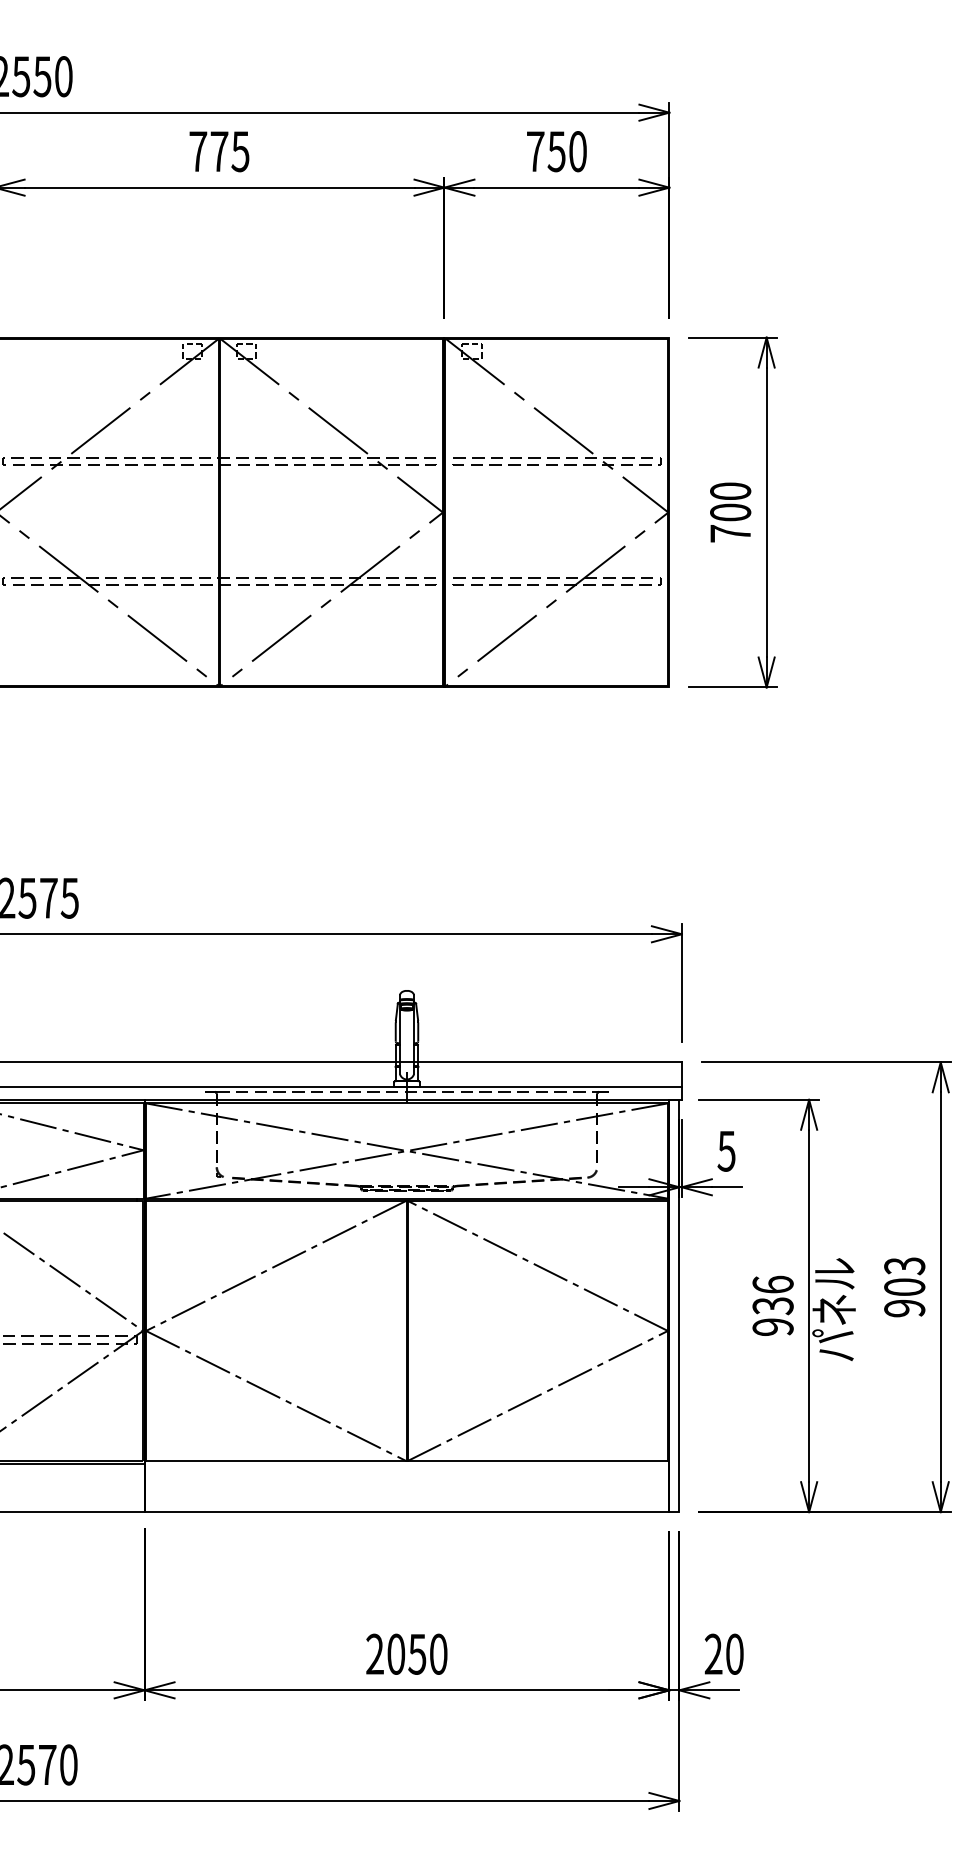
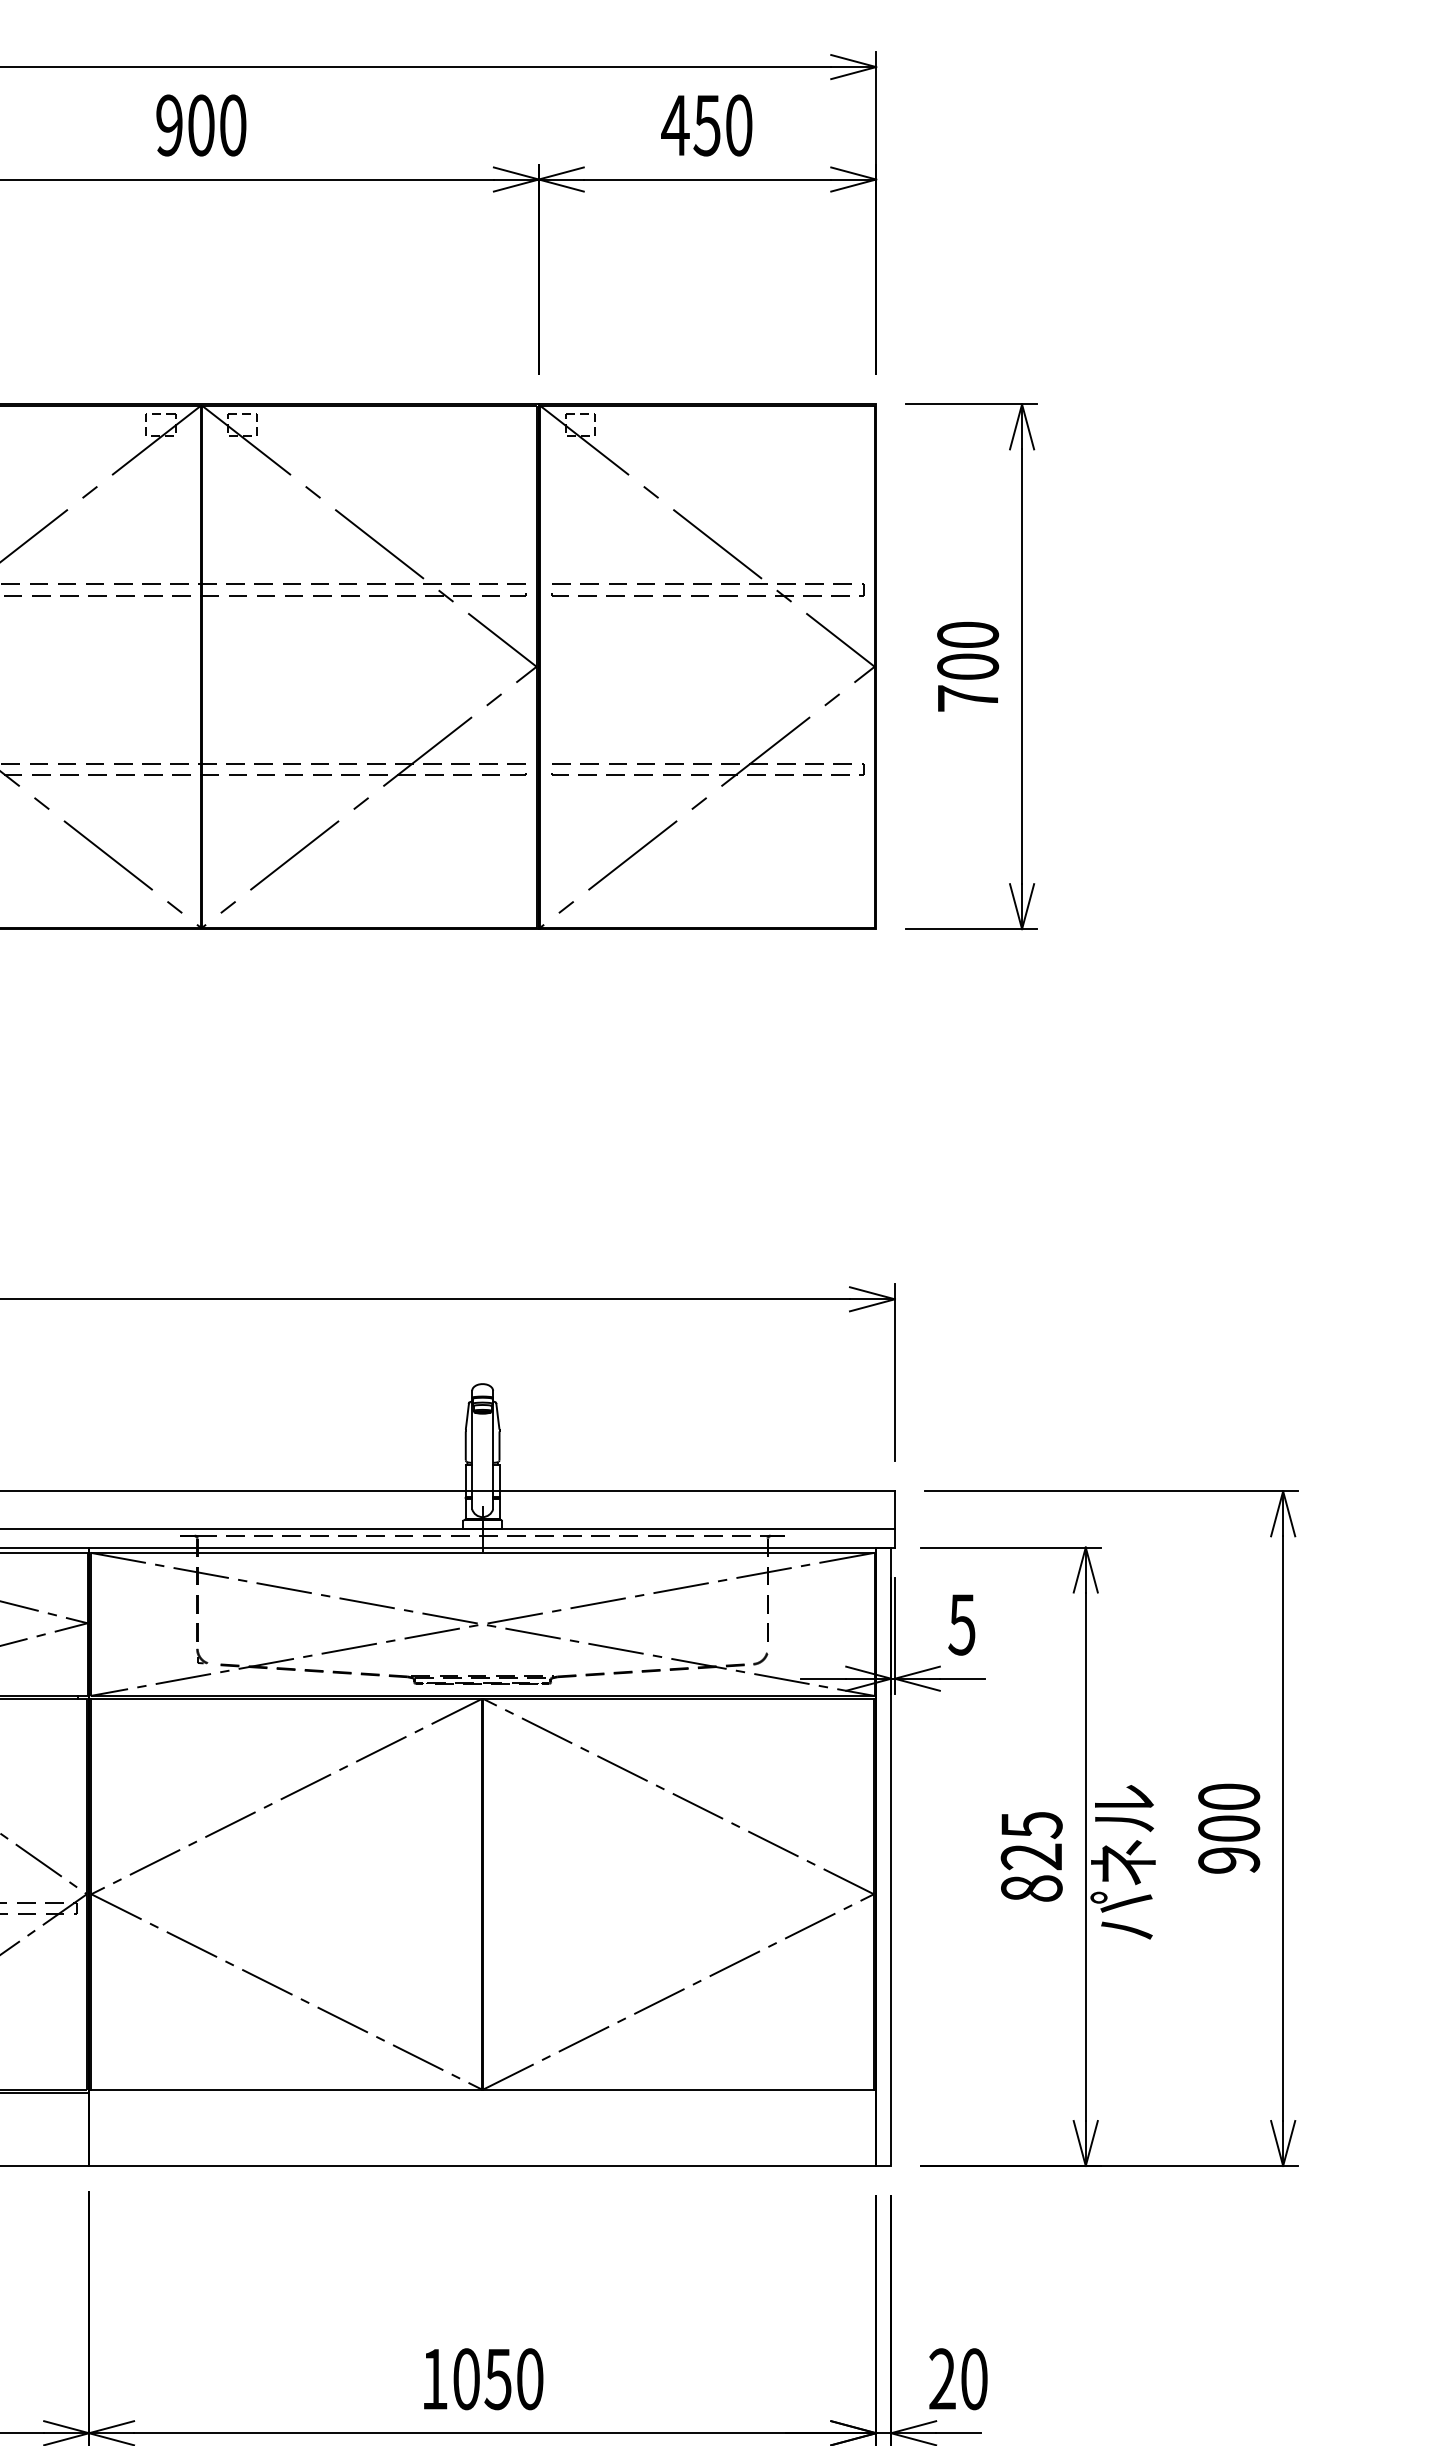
text: (219, 151) -> (201, 125), 775 -> 900
text: (535, 151) -> (675, 125), 750 -> 450
text: (904, 1266) -> (1228, 1797), 903 -> 900
text: (772, 1305) -> (1030, 1856), 936 -> 825
text: (374, 1653) -> (433, 2377), 2050 -> 1050

